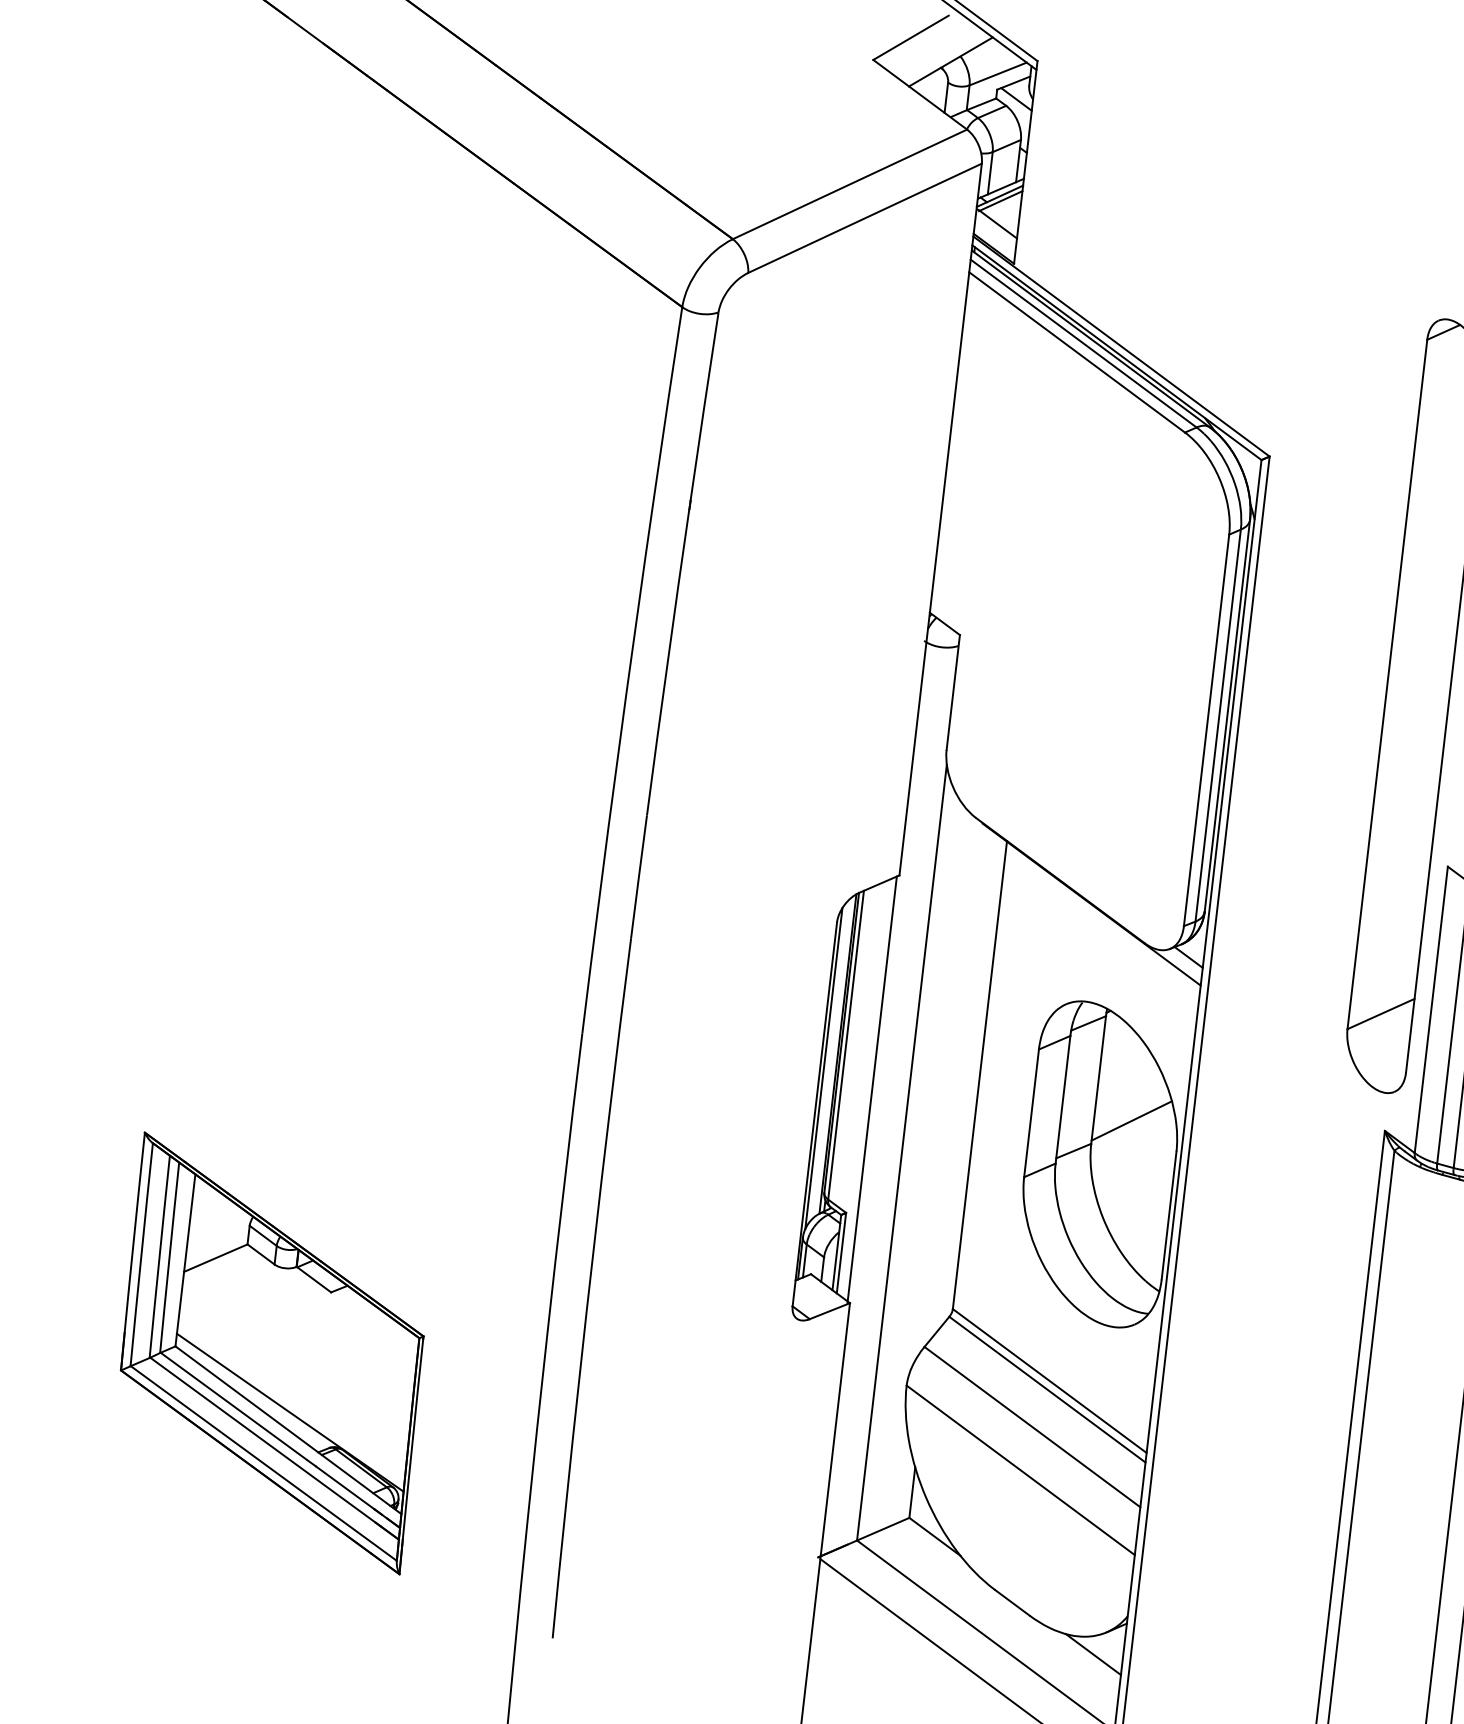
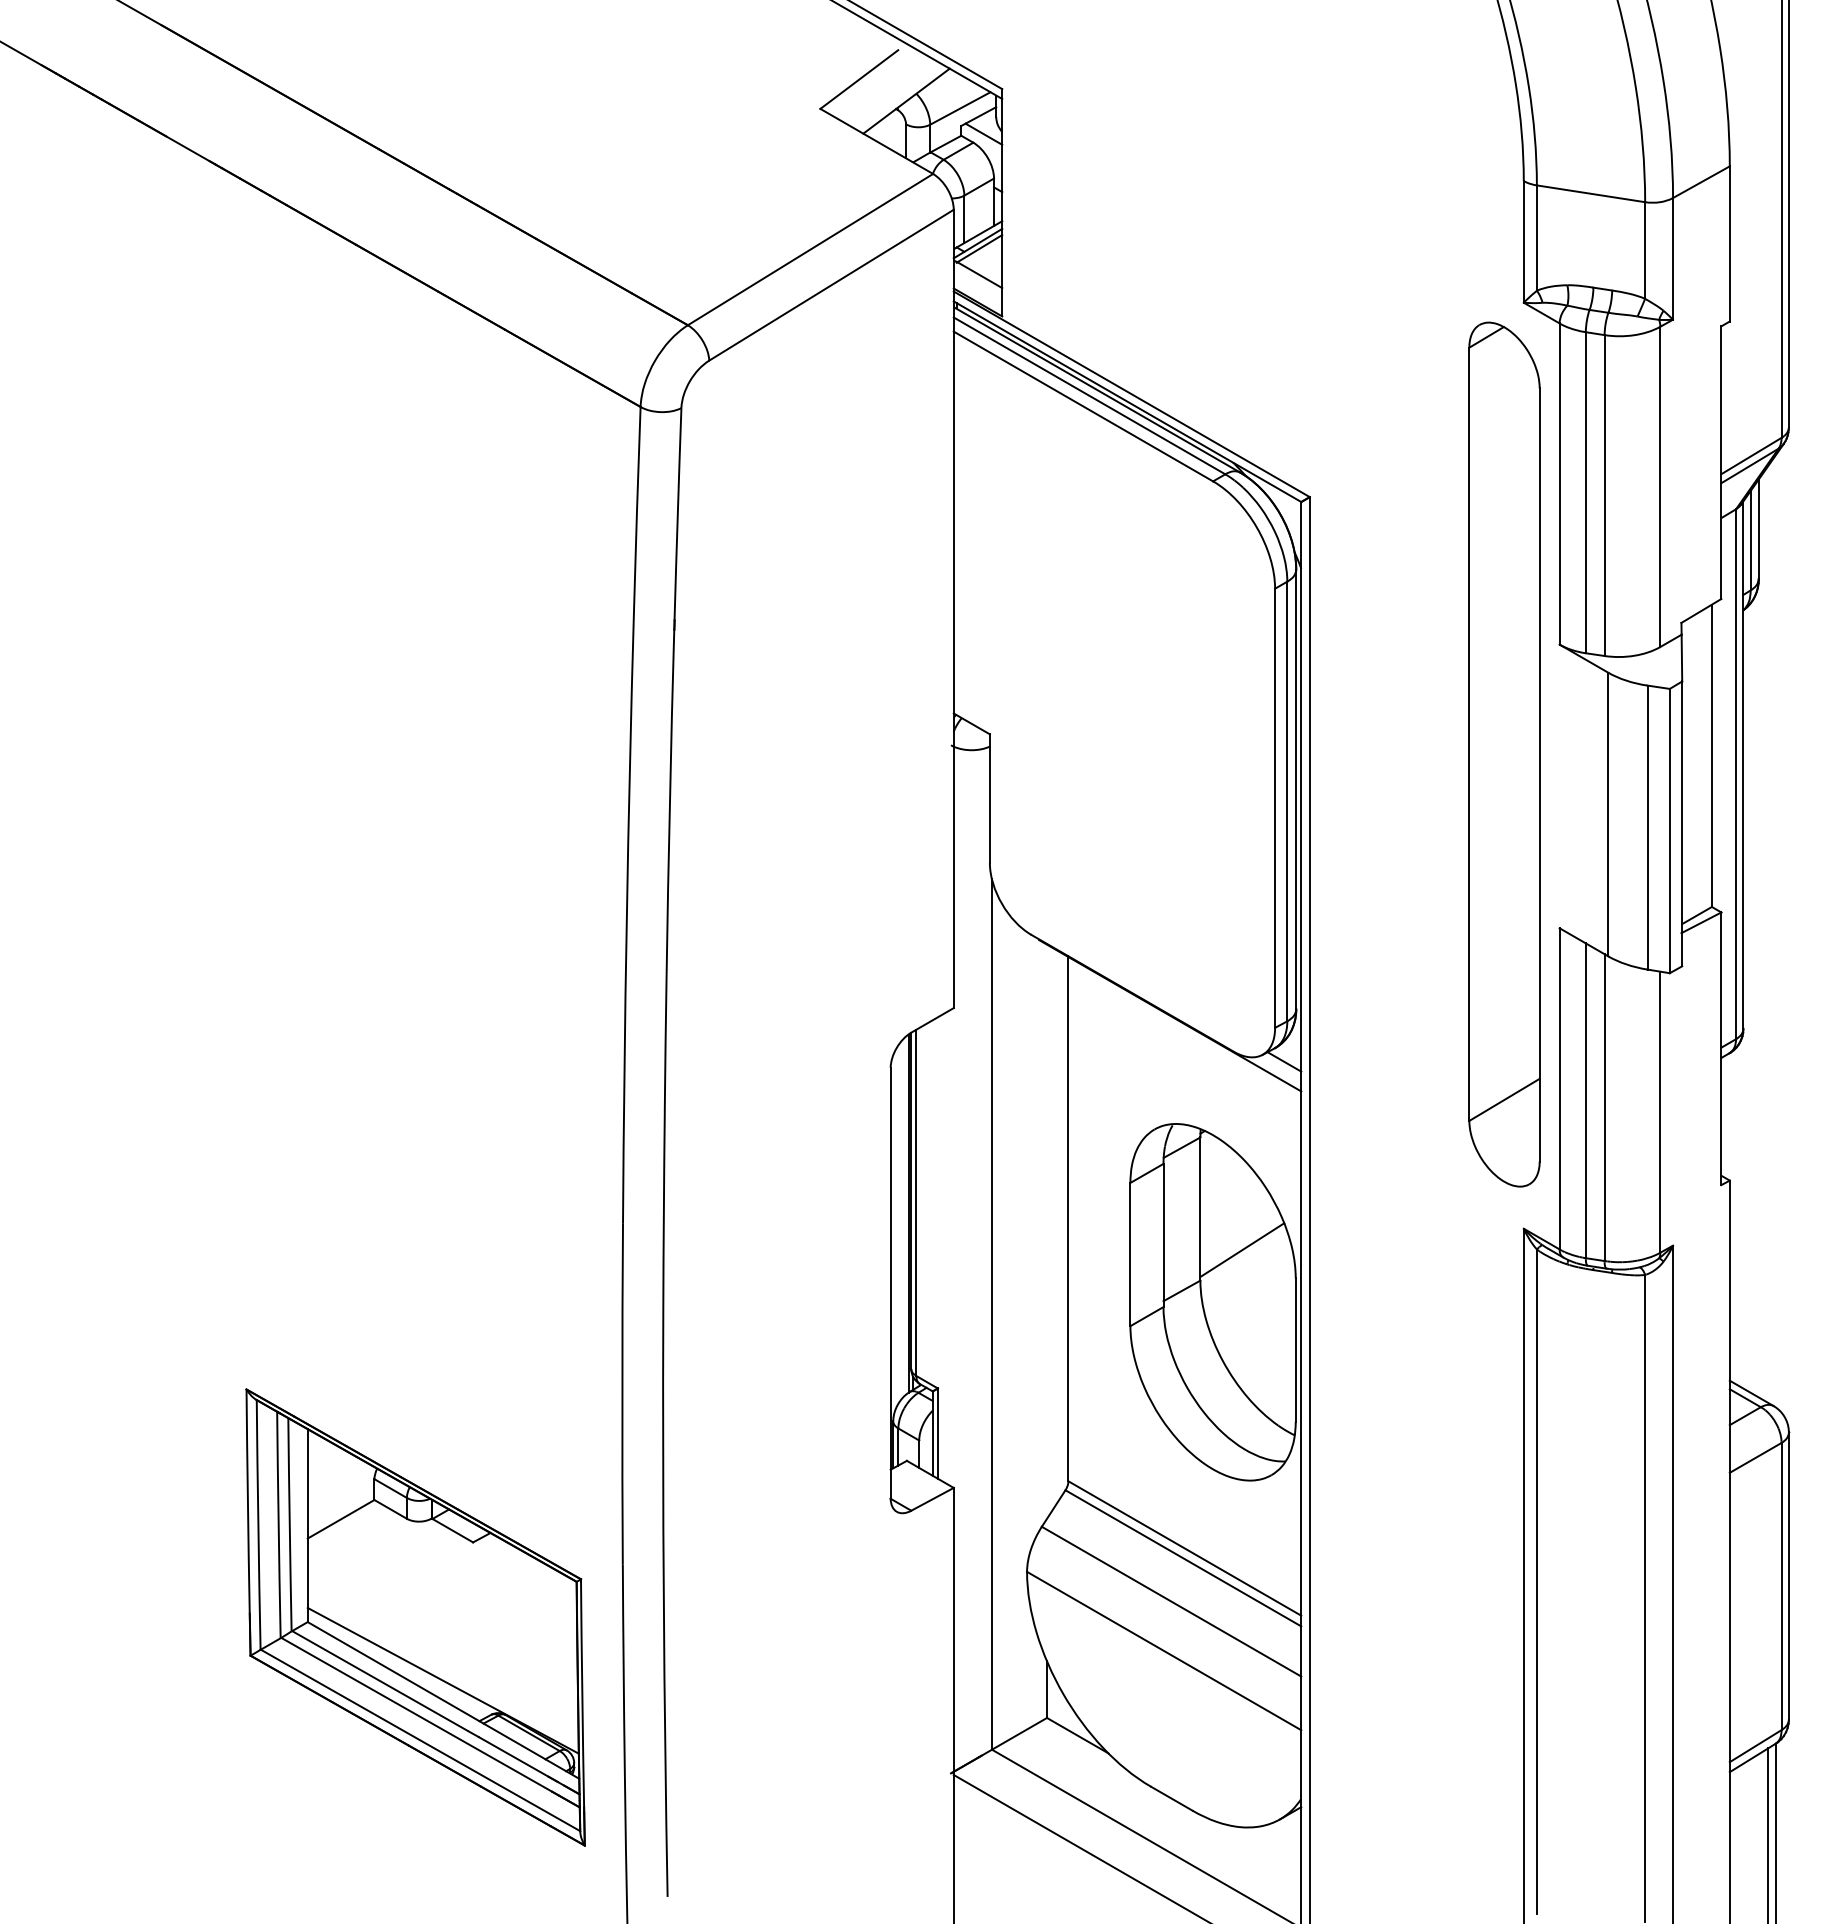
line: (823, 1068) -> (894, 1231), removed
line: (872, 1089) -> (951, 1248), removed
part: (272, 1353) -> (415, 1617), moved
line: (1093, 1654) -> (1268, 1845), removed

